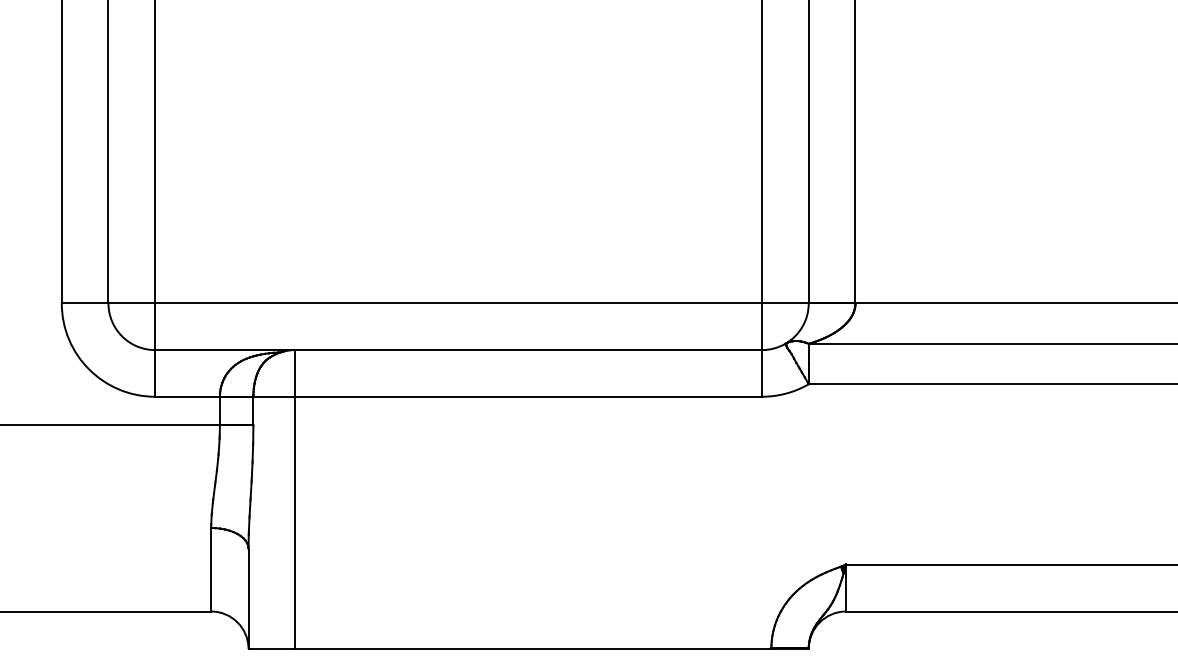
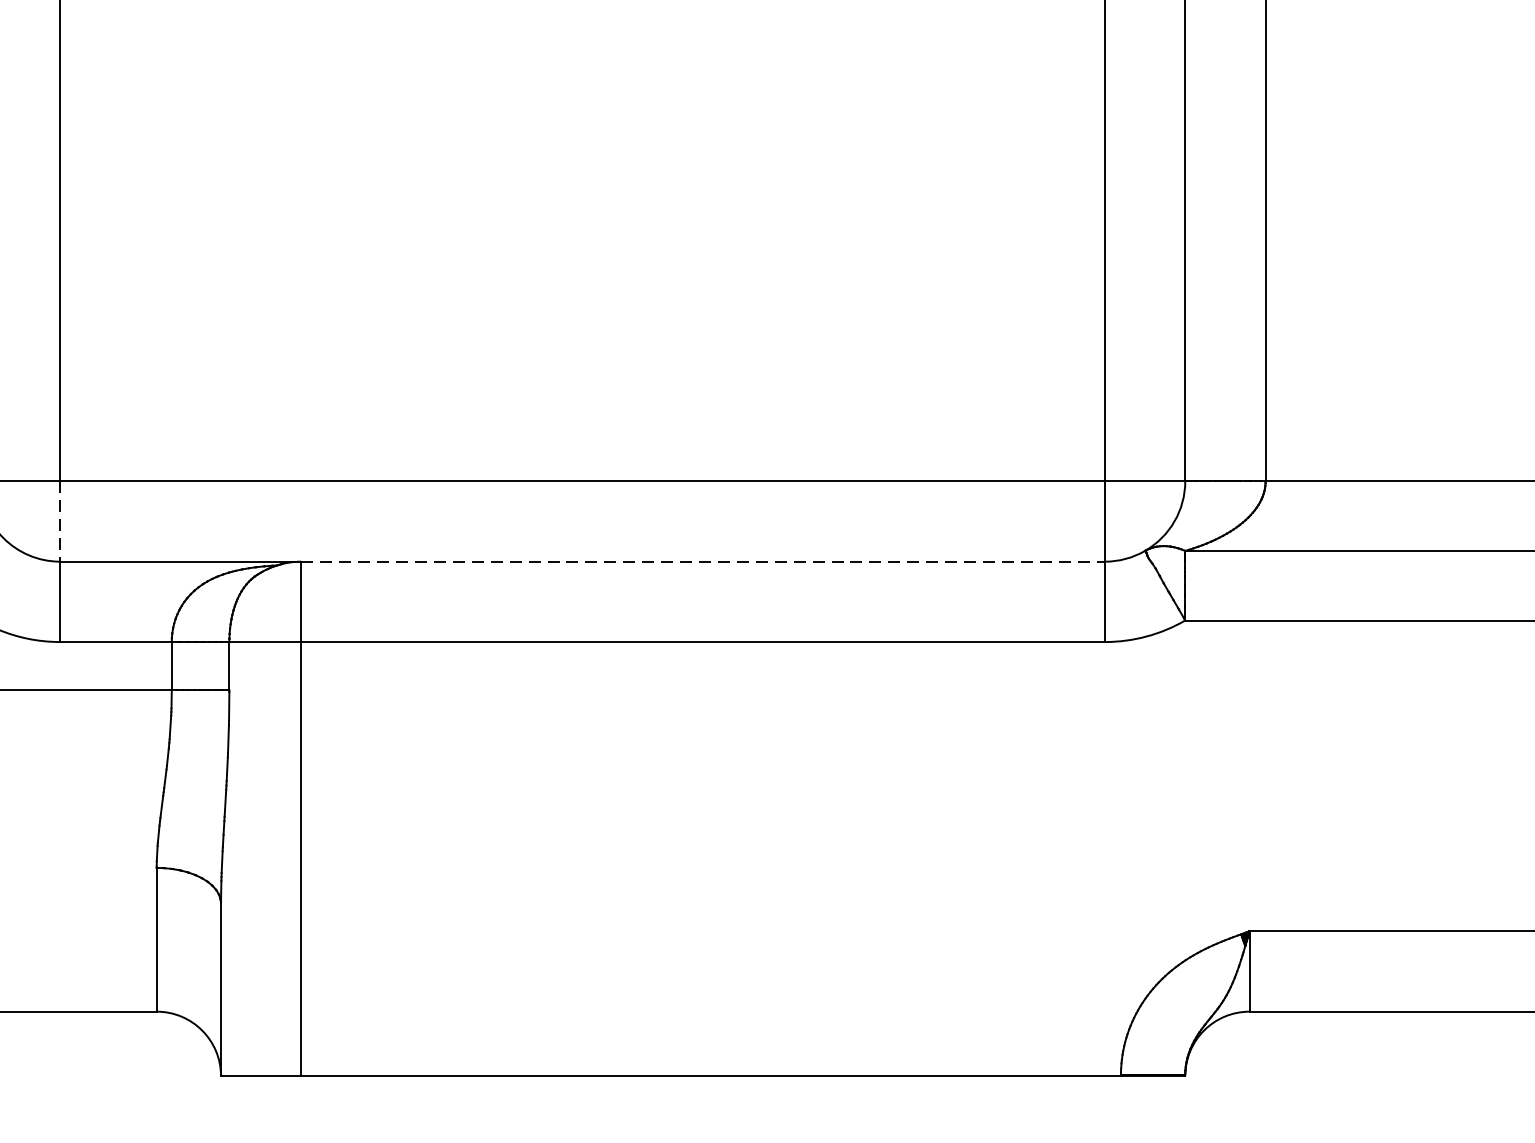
line: (155, 327) -> (60, 522), solid -> dashed
line: (529, 350) -> (704, 562), solid -> dashed

